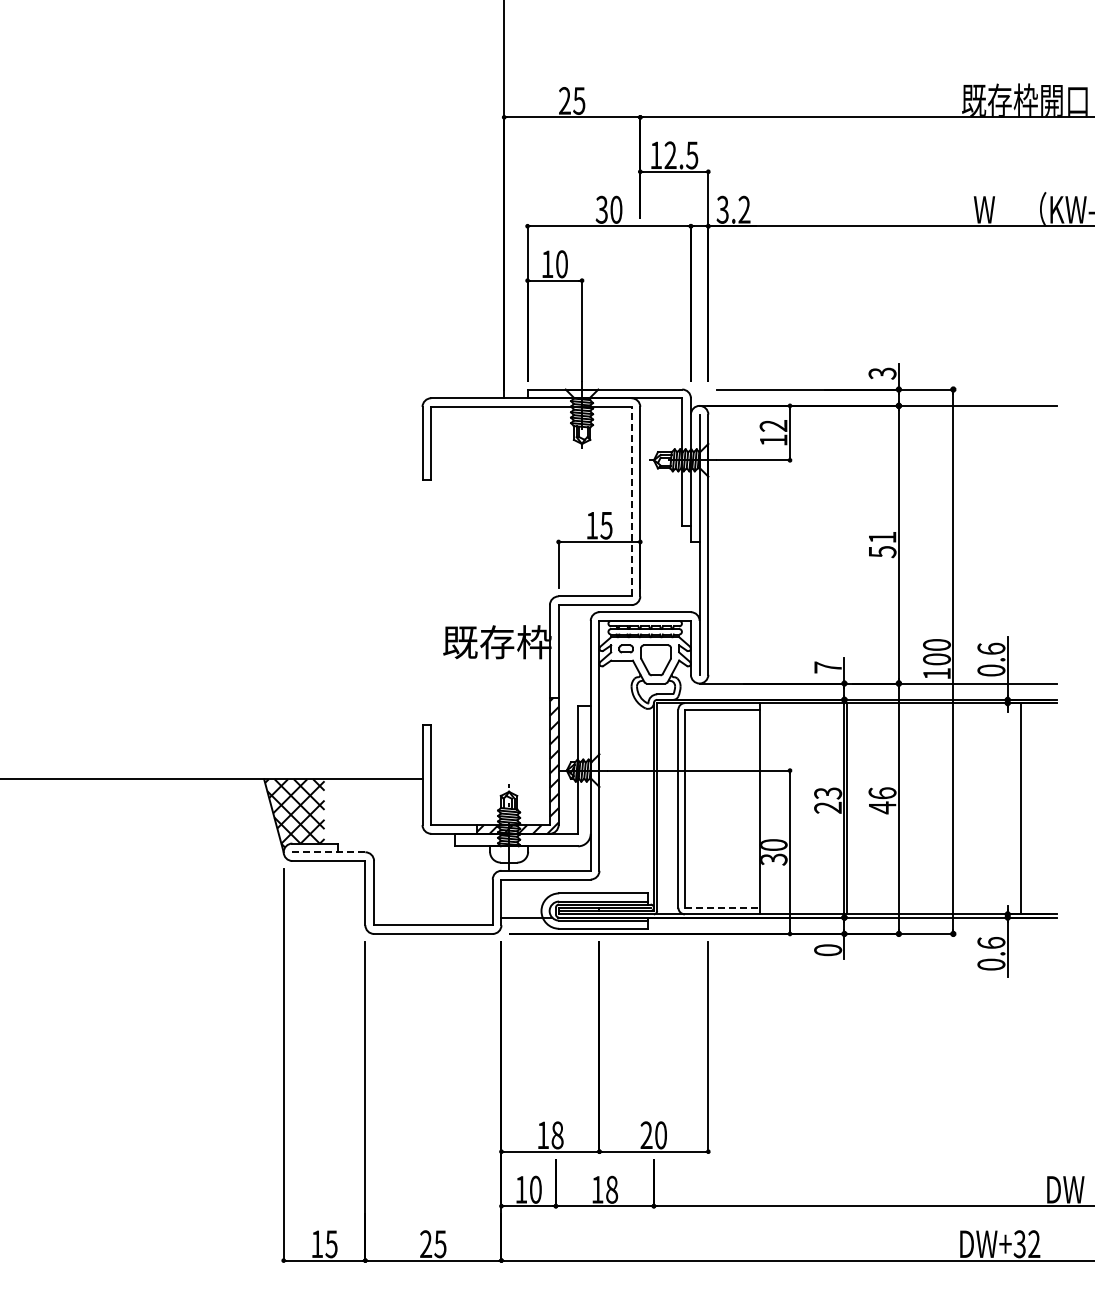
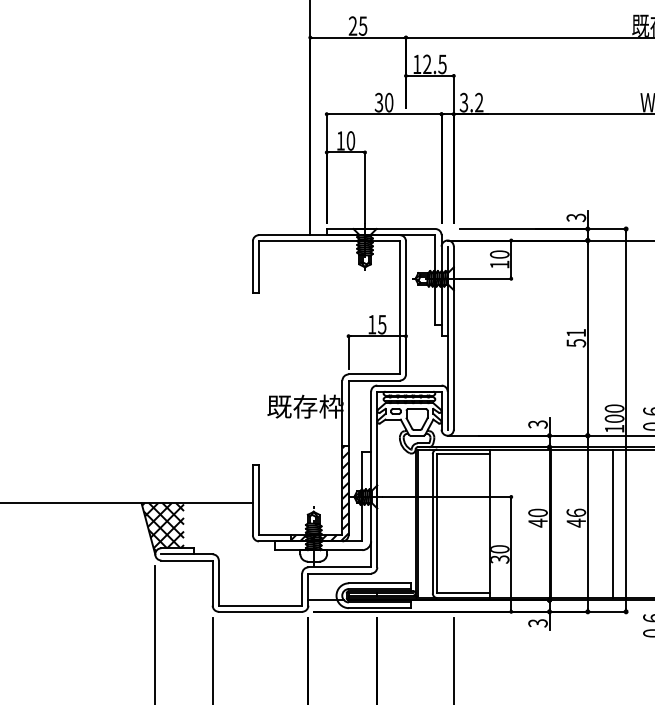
text: (773, 425) -> (499, 254), 12 -> 10
line: (631, 501) -> (399, 307), dashed -> solid
text: (828, 667) -> (538, 424), 7 -> 3
text: (828, 800) -> (538, 517), 23 -> 40
line: (934, 808) -> (612, 523), added
line: (329, 852) -> (187, 554), dashed -> solid
line: (722, 907) -> (463, 593), dashed -> solid
text: (828, 950) -> (538, 623), 0 -> 3

